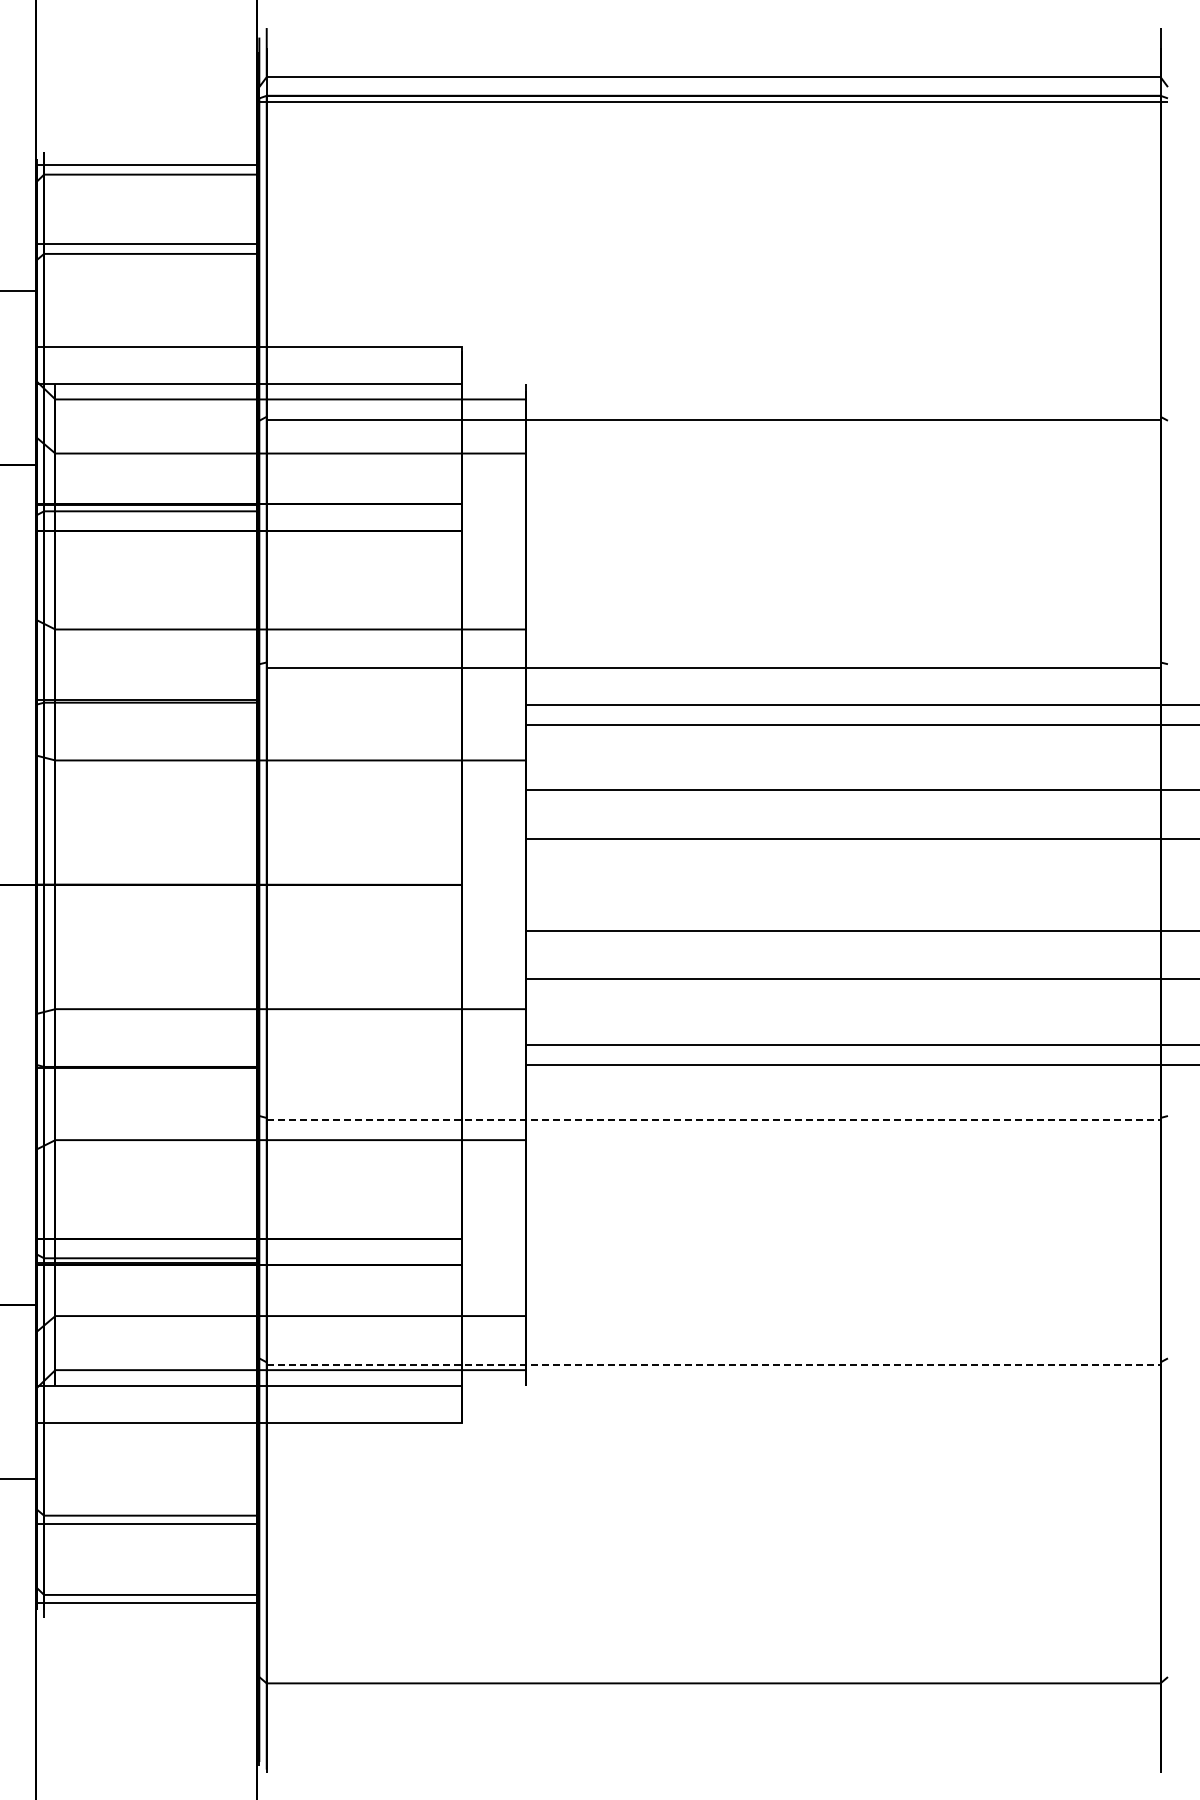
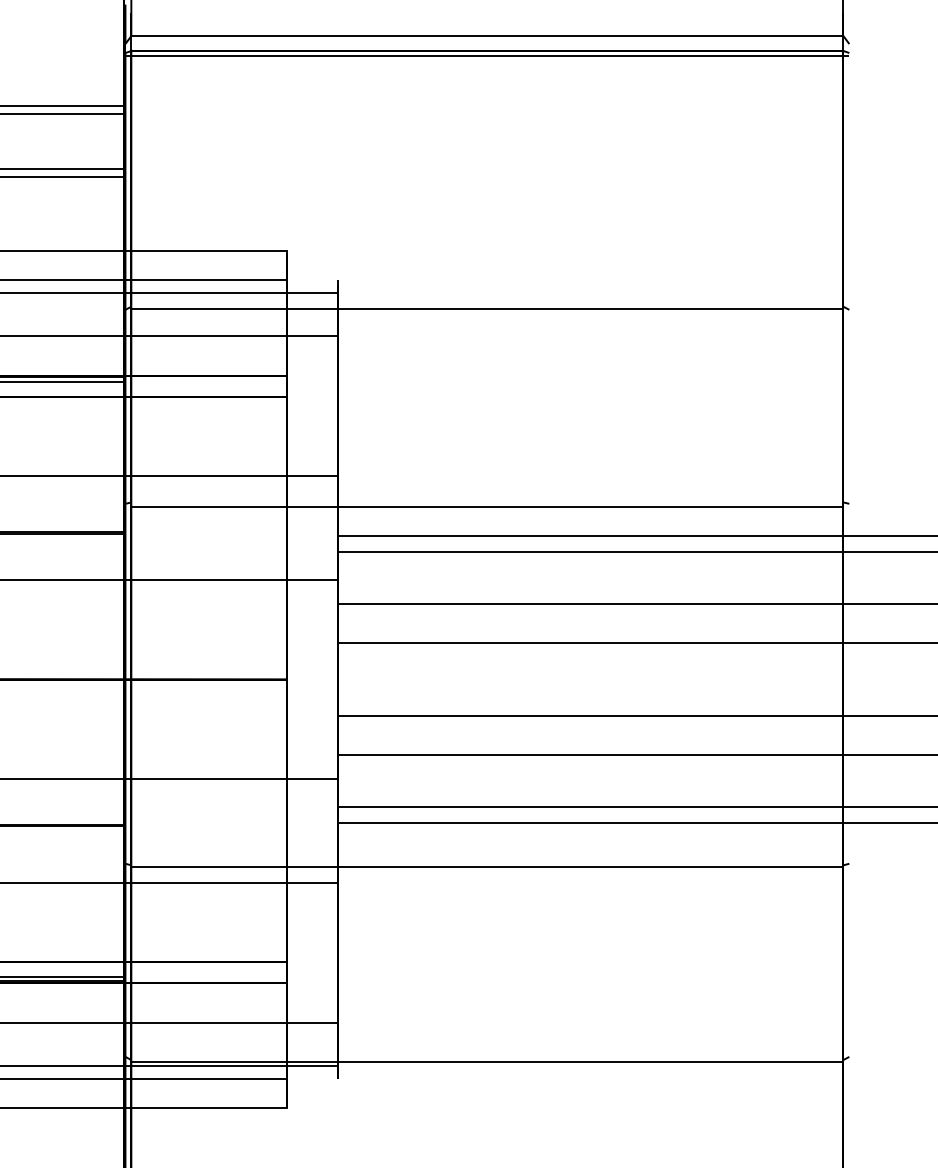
line: (713, 1119) -> (487, 866), dashed -> solid
line: (713, 1365) -> (487, 1062), dashed -> solid

